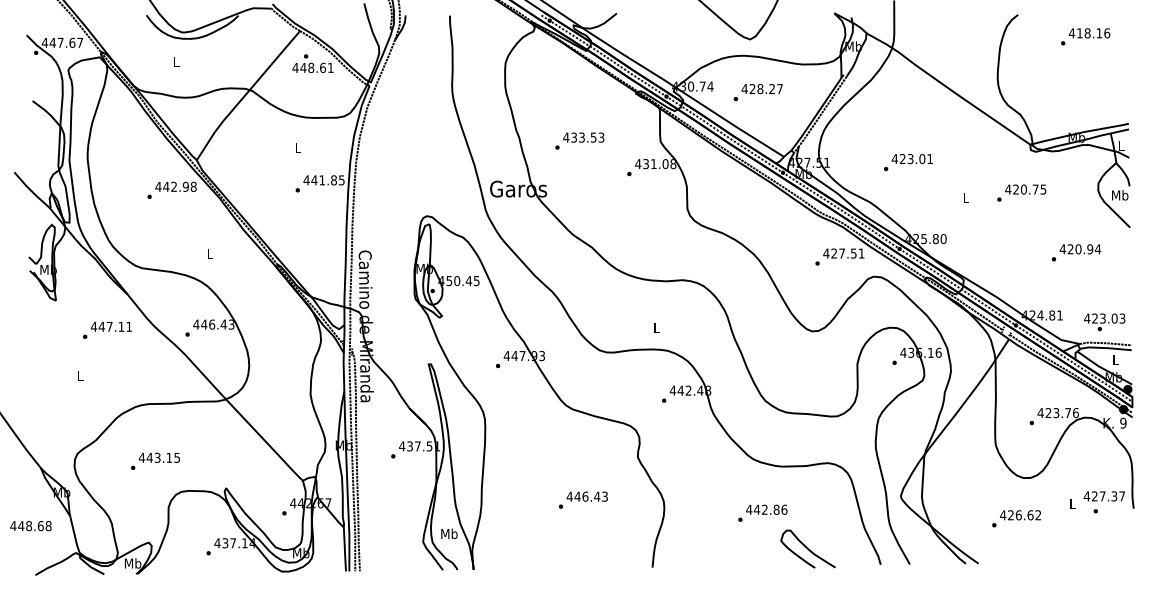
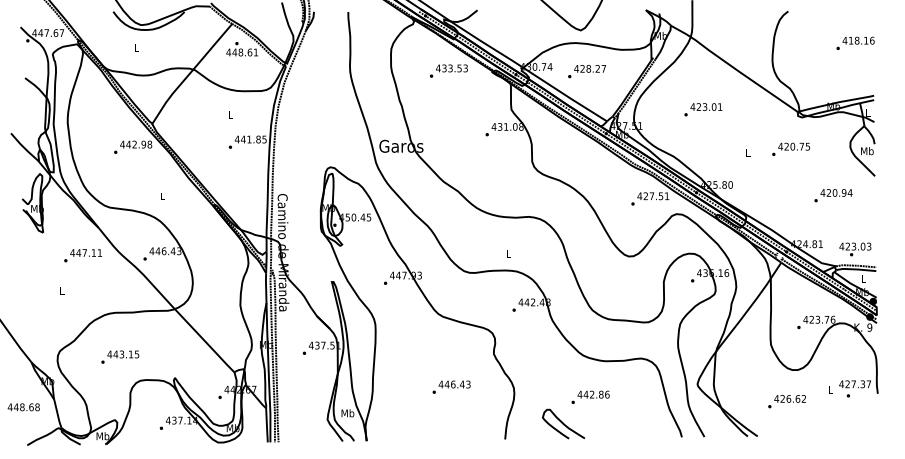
text: (1085, 35) -> (855, 42), moved
text: (579, 140) -> (448, 70), moved
text: (908, 162) -> (703, 109), moved
curve: (807, 548) -> (563, 423), moved

